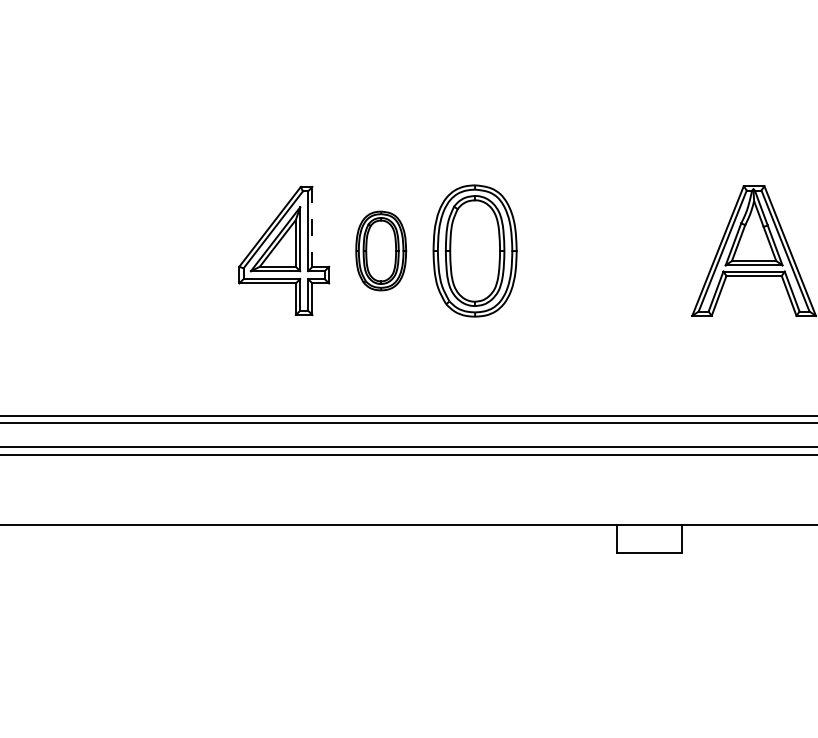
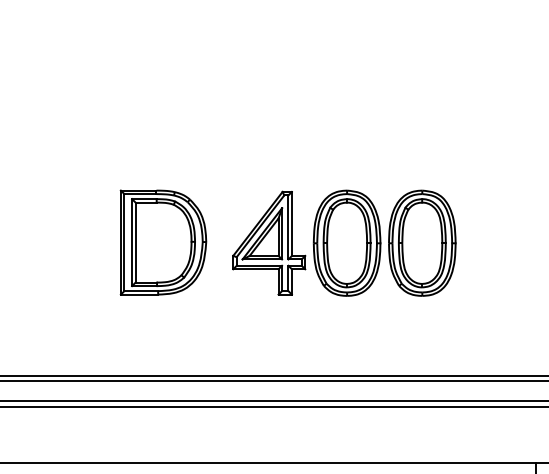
line: (312, 226) -> (291, 223), dashed -> solid
part: (152, 250) -> (163, 242), added
part: (380, 250) -> (346, 242), size x1.67

